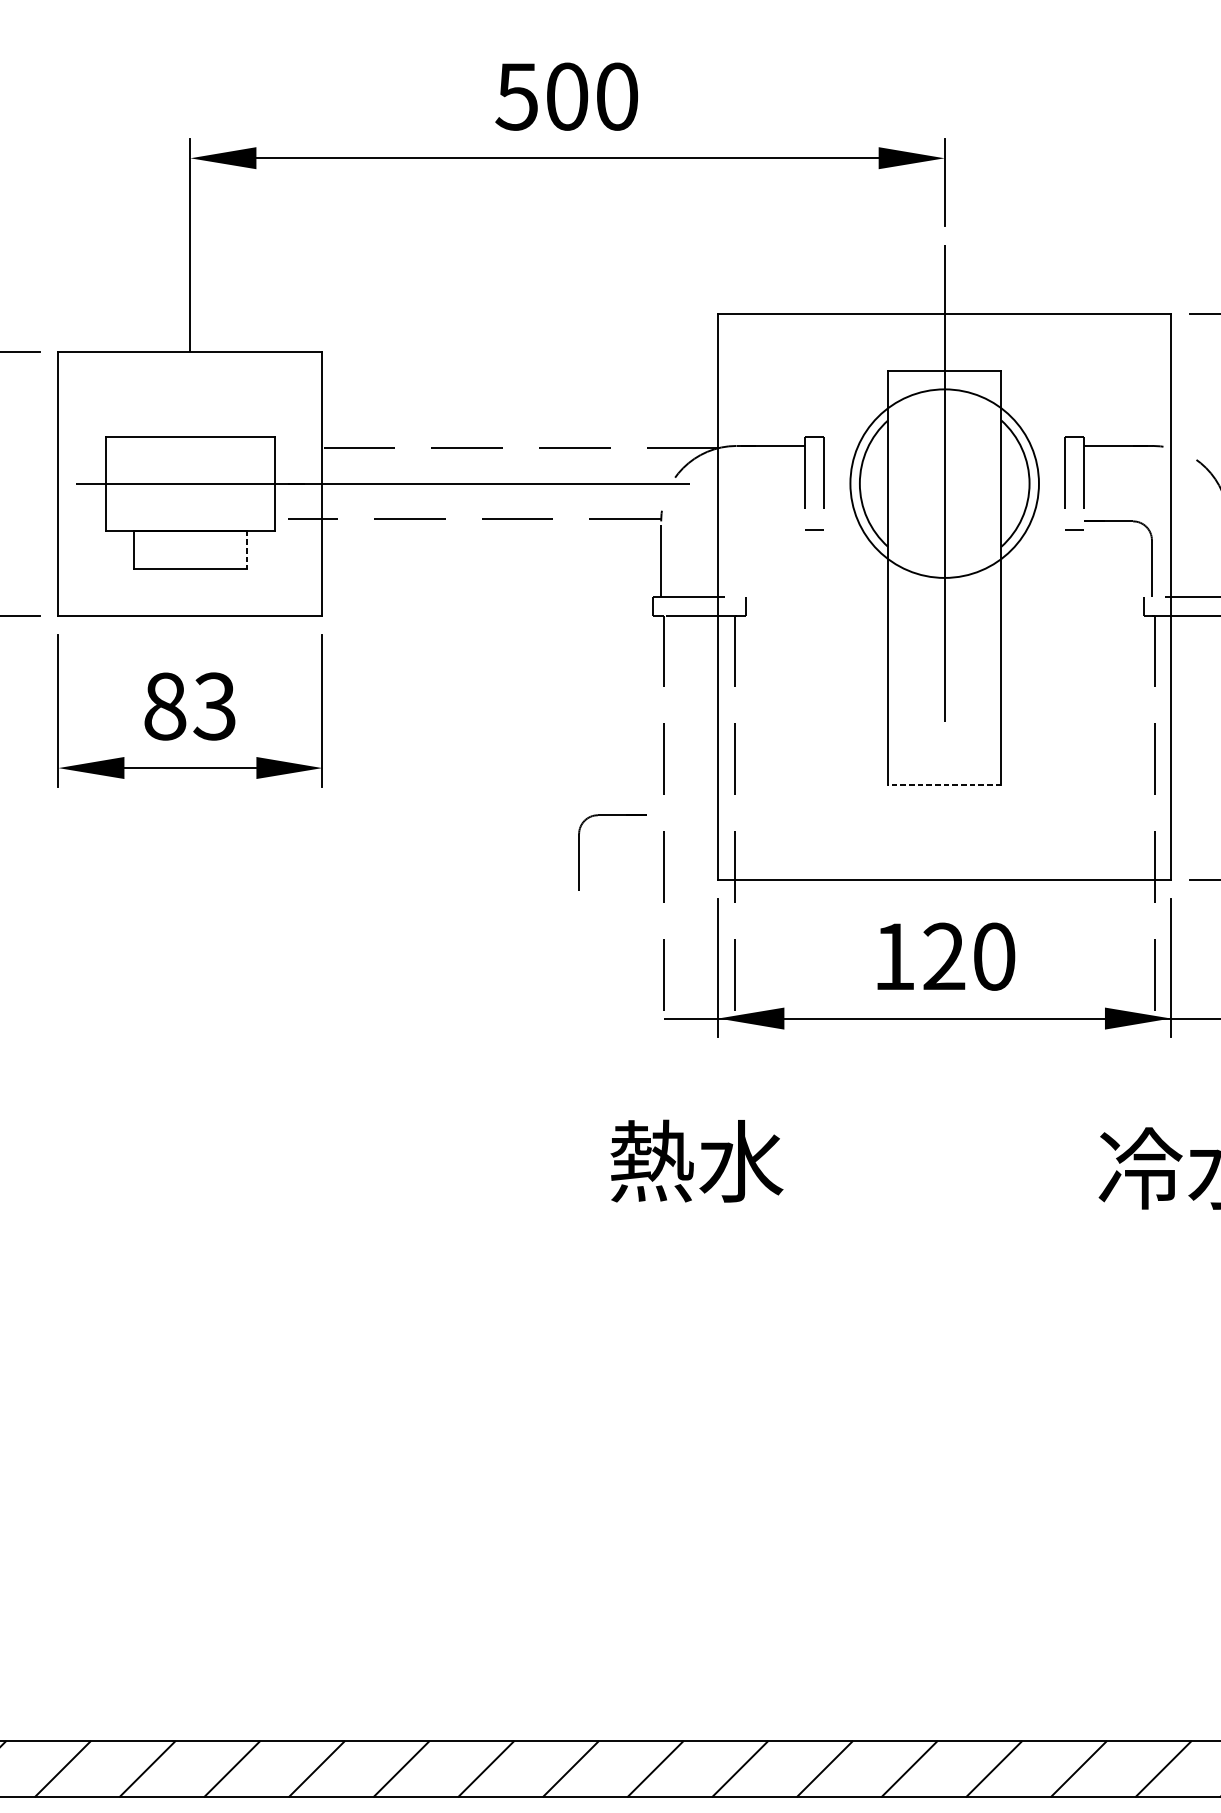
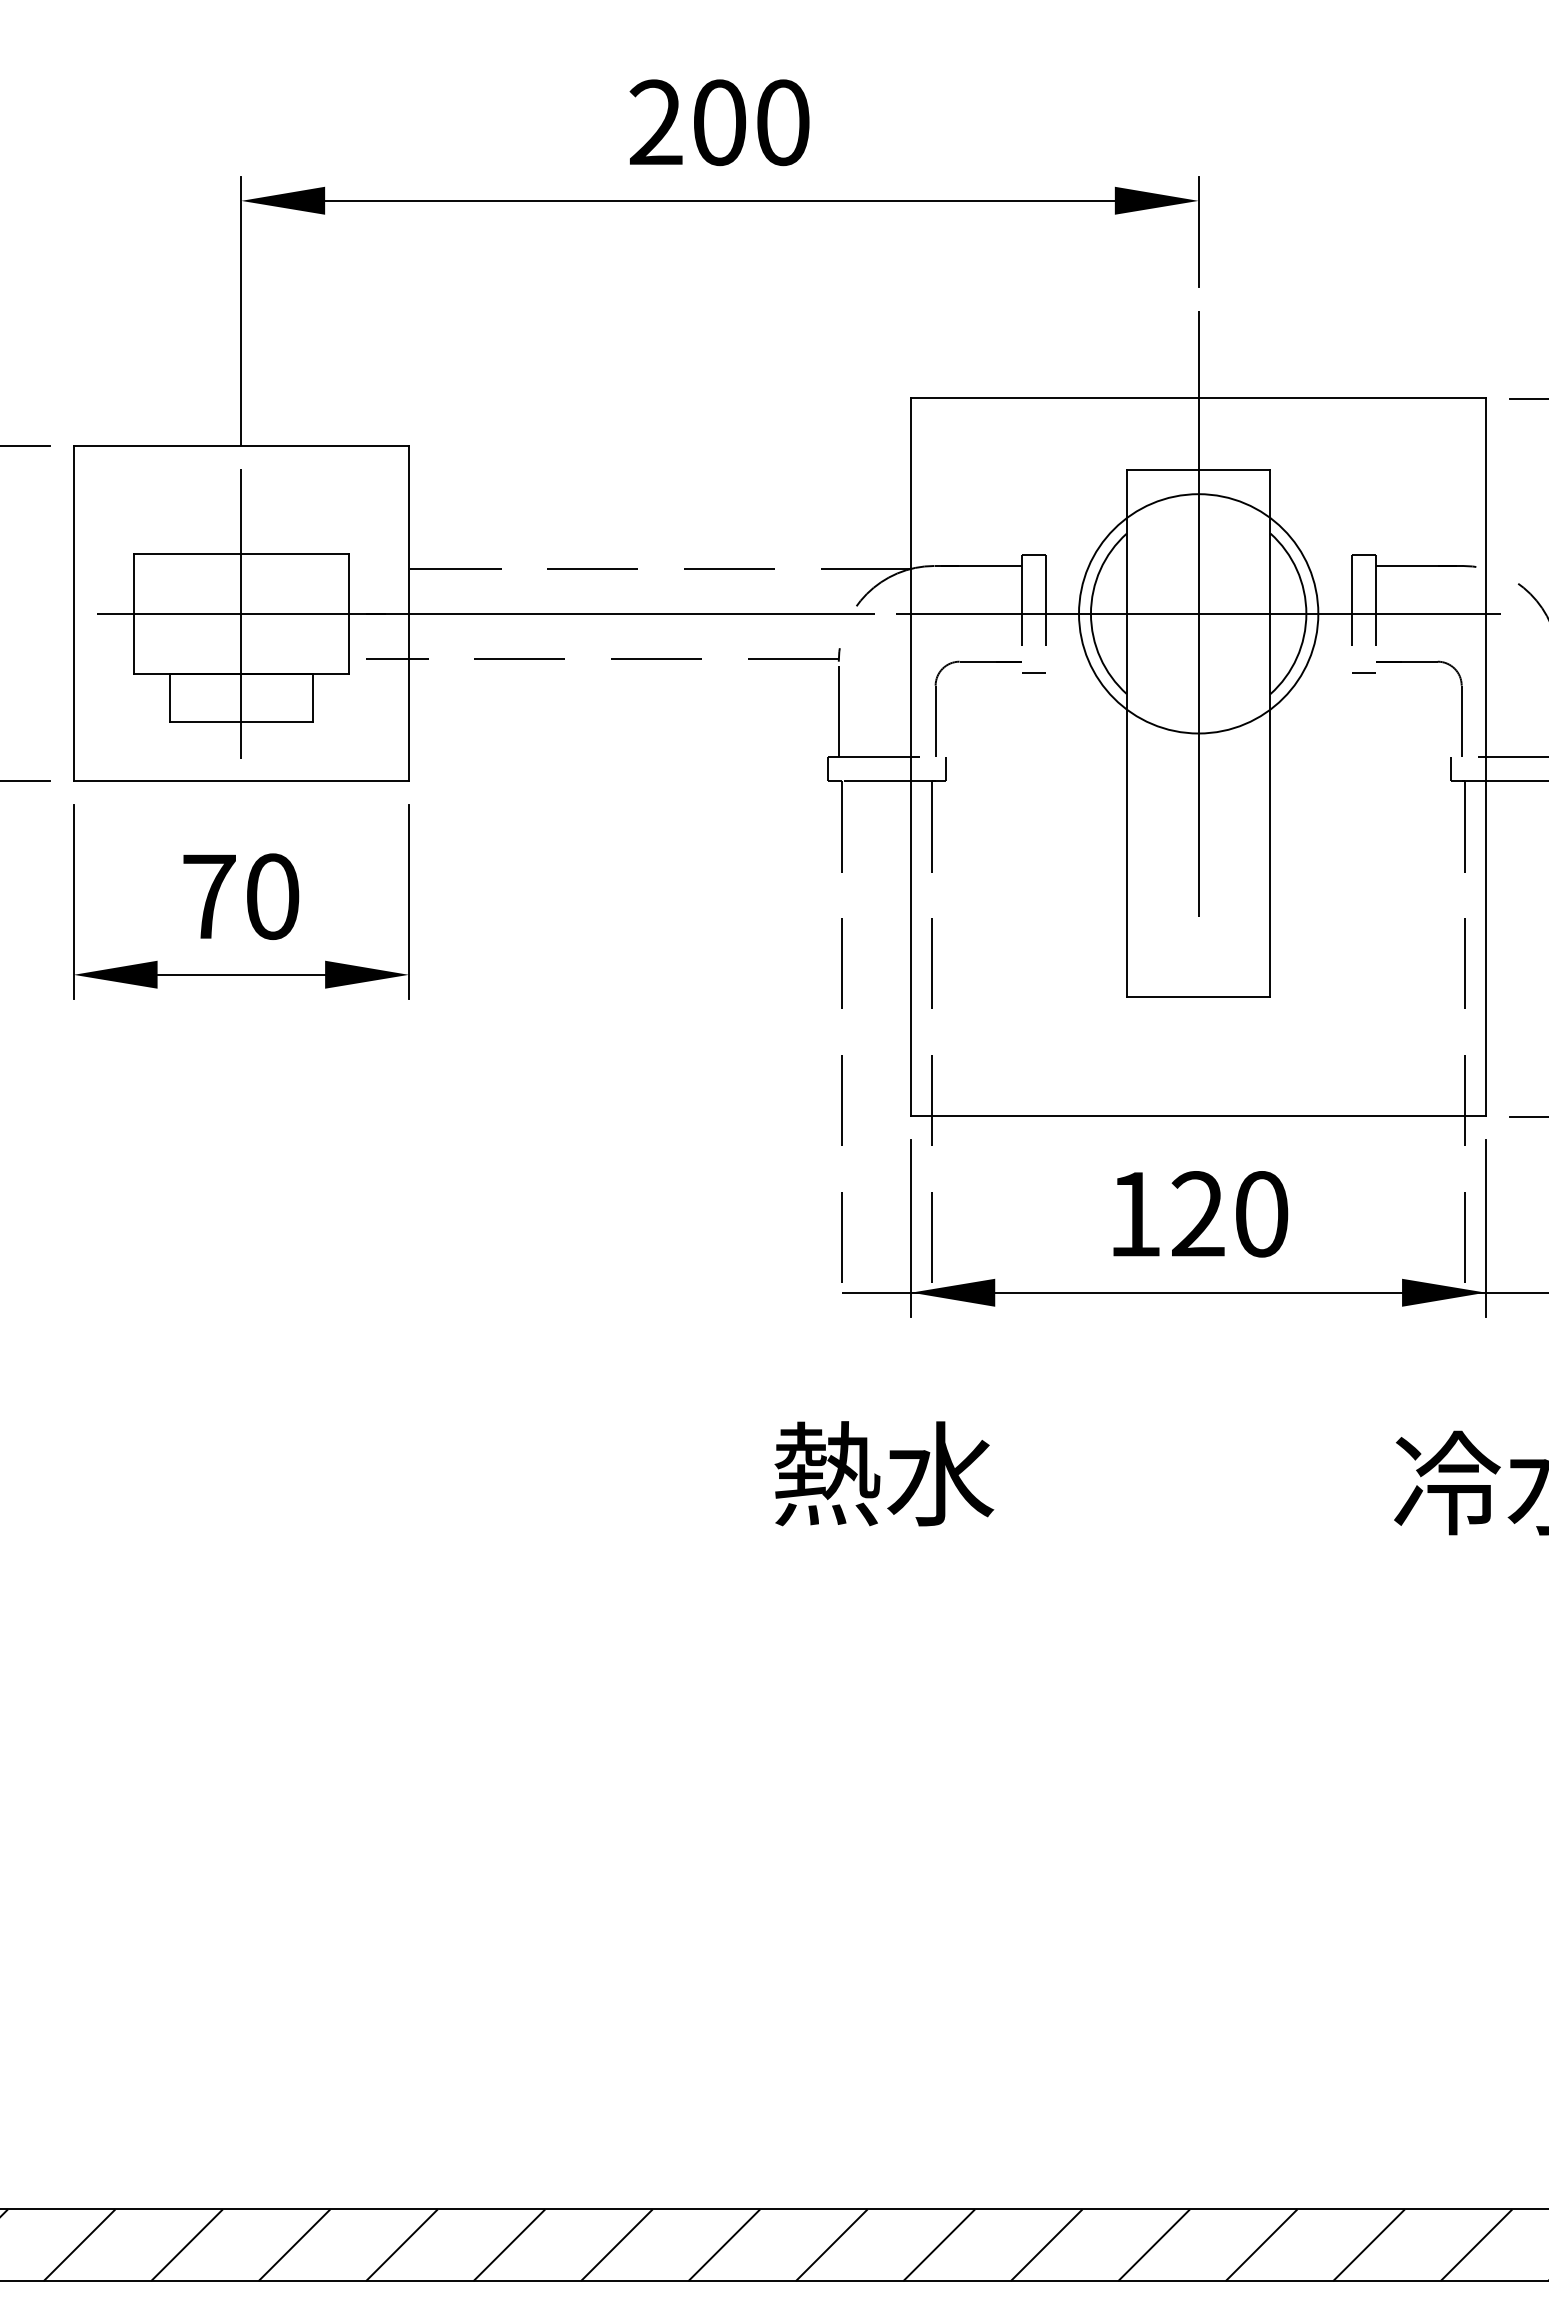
text: (516, 96) -> (655, 122), 500 -> 200
line: (190, 483) -> (241, 613), added
line: (944, 483) -> (1198, 613), added
line: (247, 549) -> (313, 697), dashed -> solid
text: (190, 706) -> (241, 896), 83 -> 70
line: (944, 785) -> (1198, 996), dashed -> solid
part: (579, 852) -> (936, 708), moved

